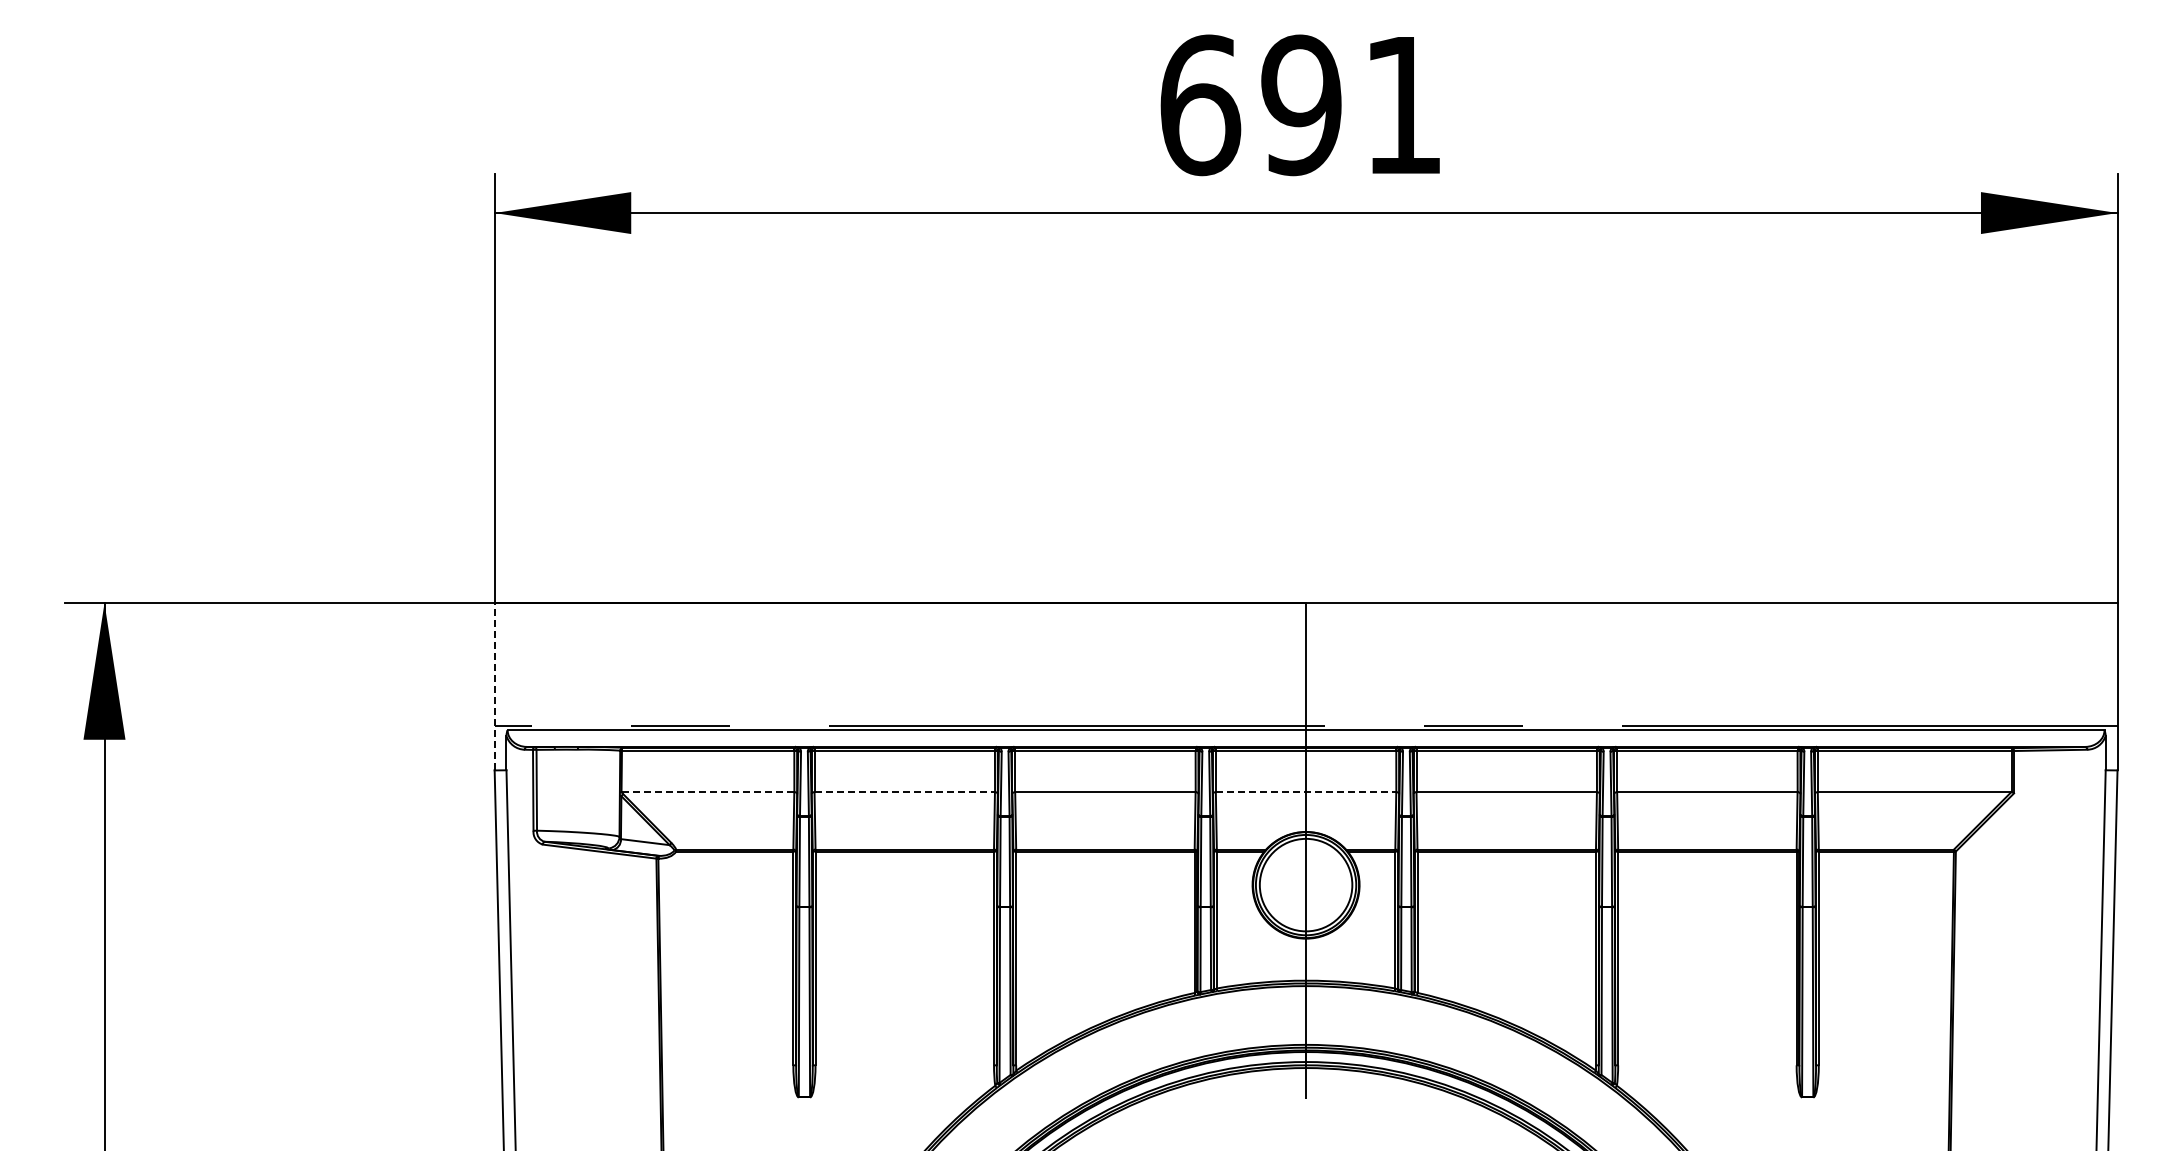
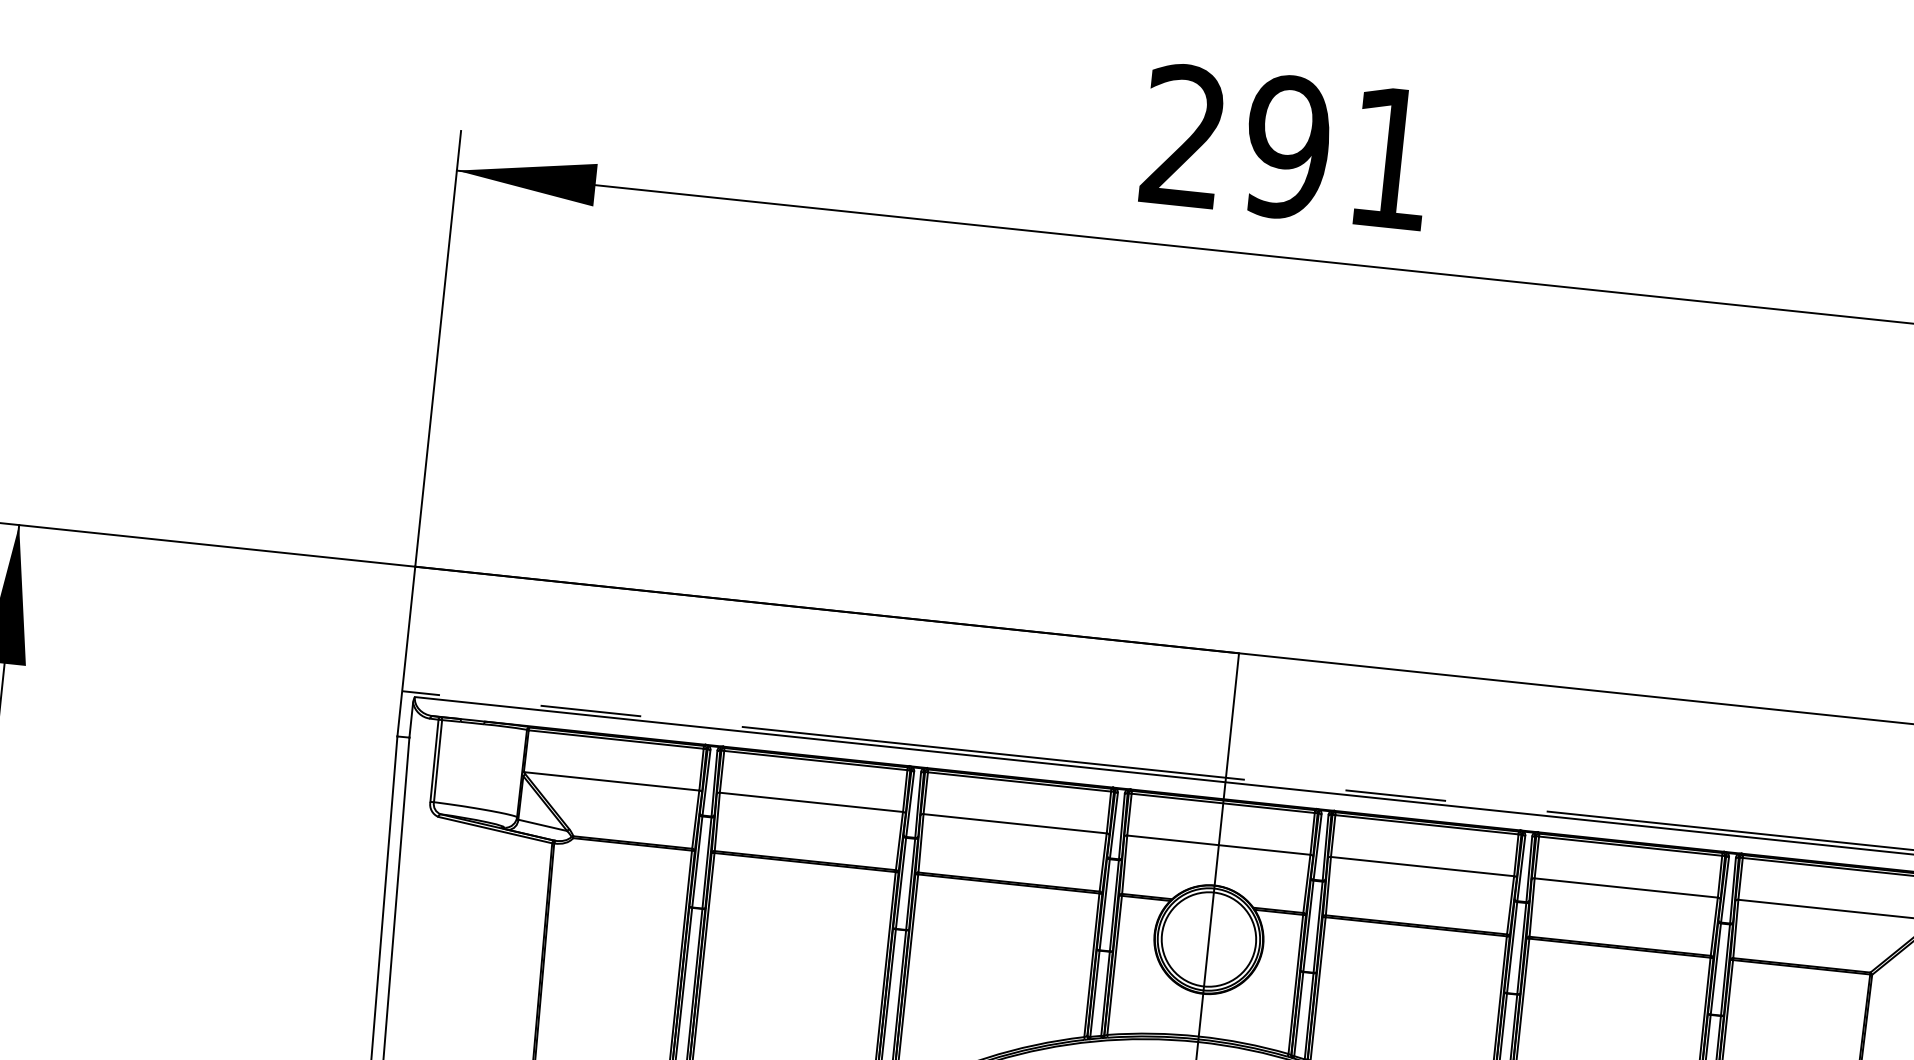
text: (1200, 105) -> (1184, 136), 691 -> 291
line: (494, 686) -> (406, 651), dashed -> solid
line: (708, 792) -> (612, 781), dashed -> solid
line: (905, 792) -> (812, 802), dashed -> solid
line: (1306, 792) -> (1219, 845), dashed -> solid

